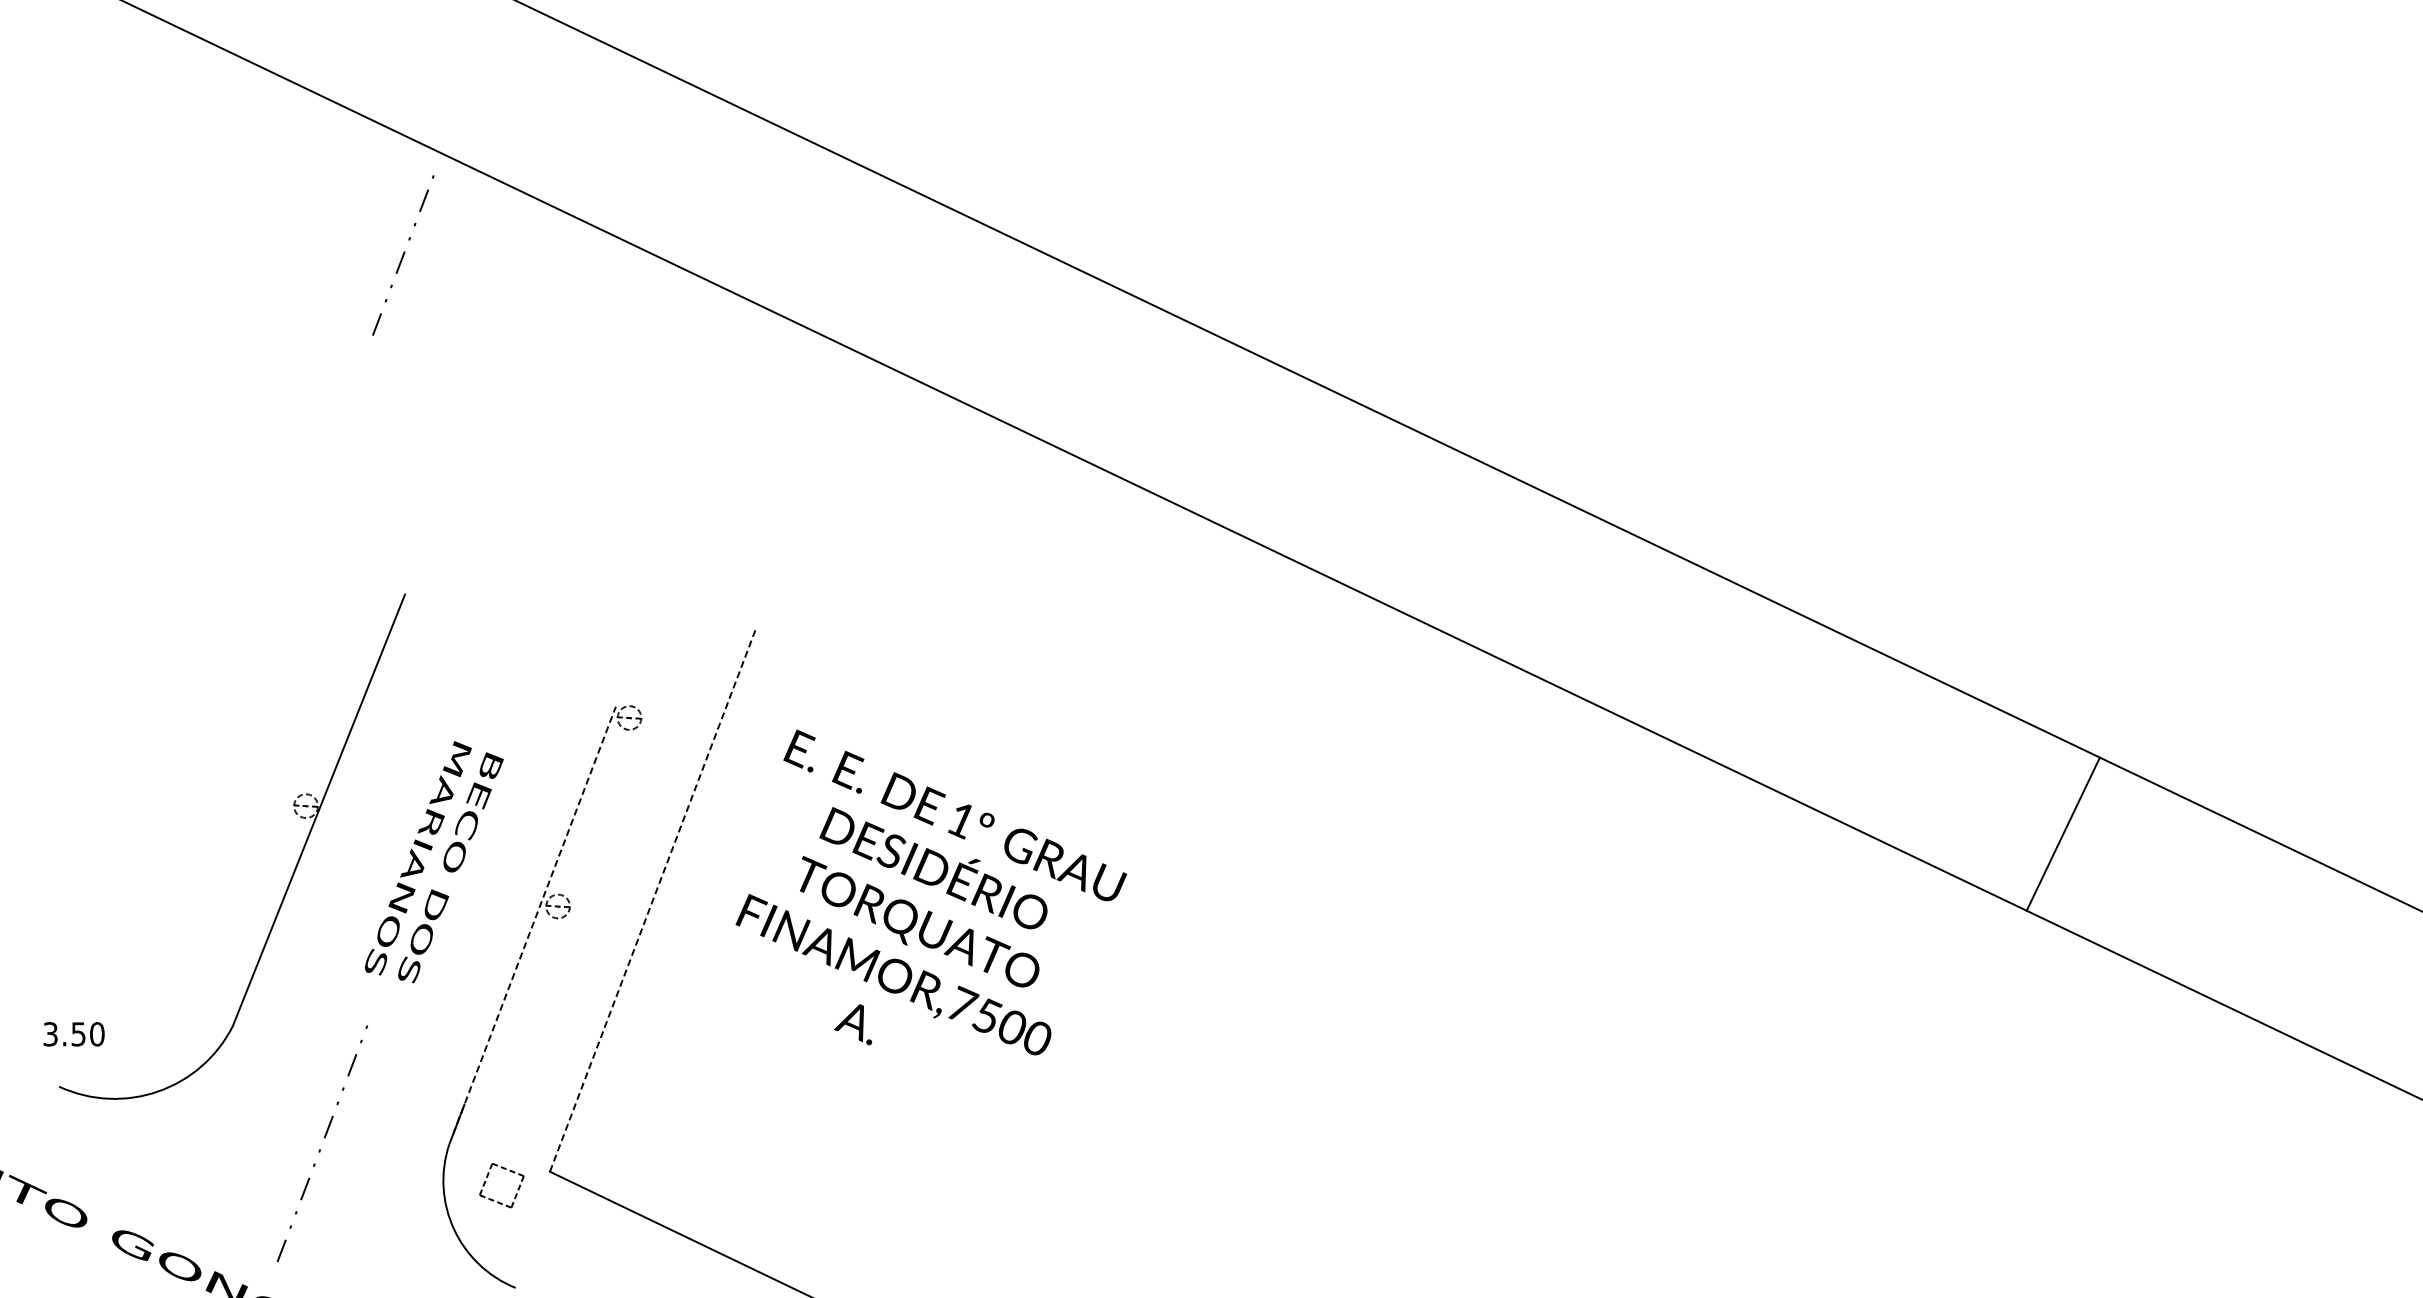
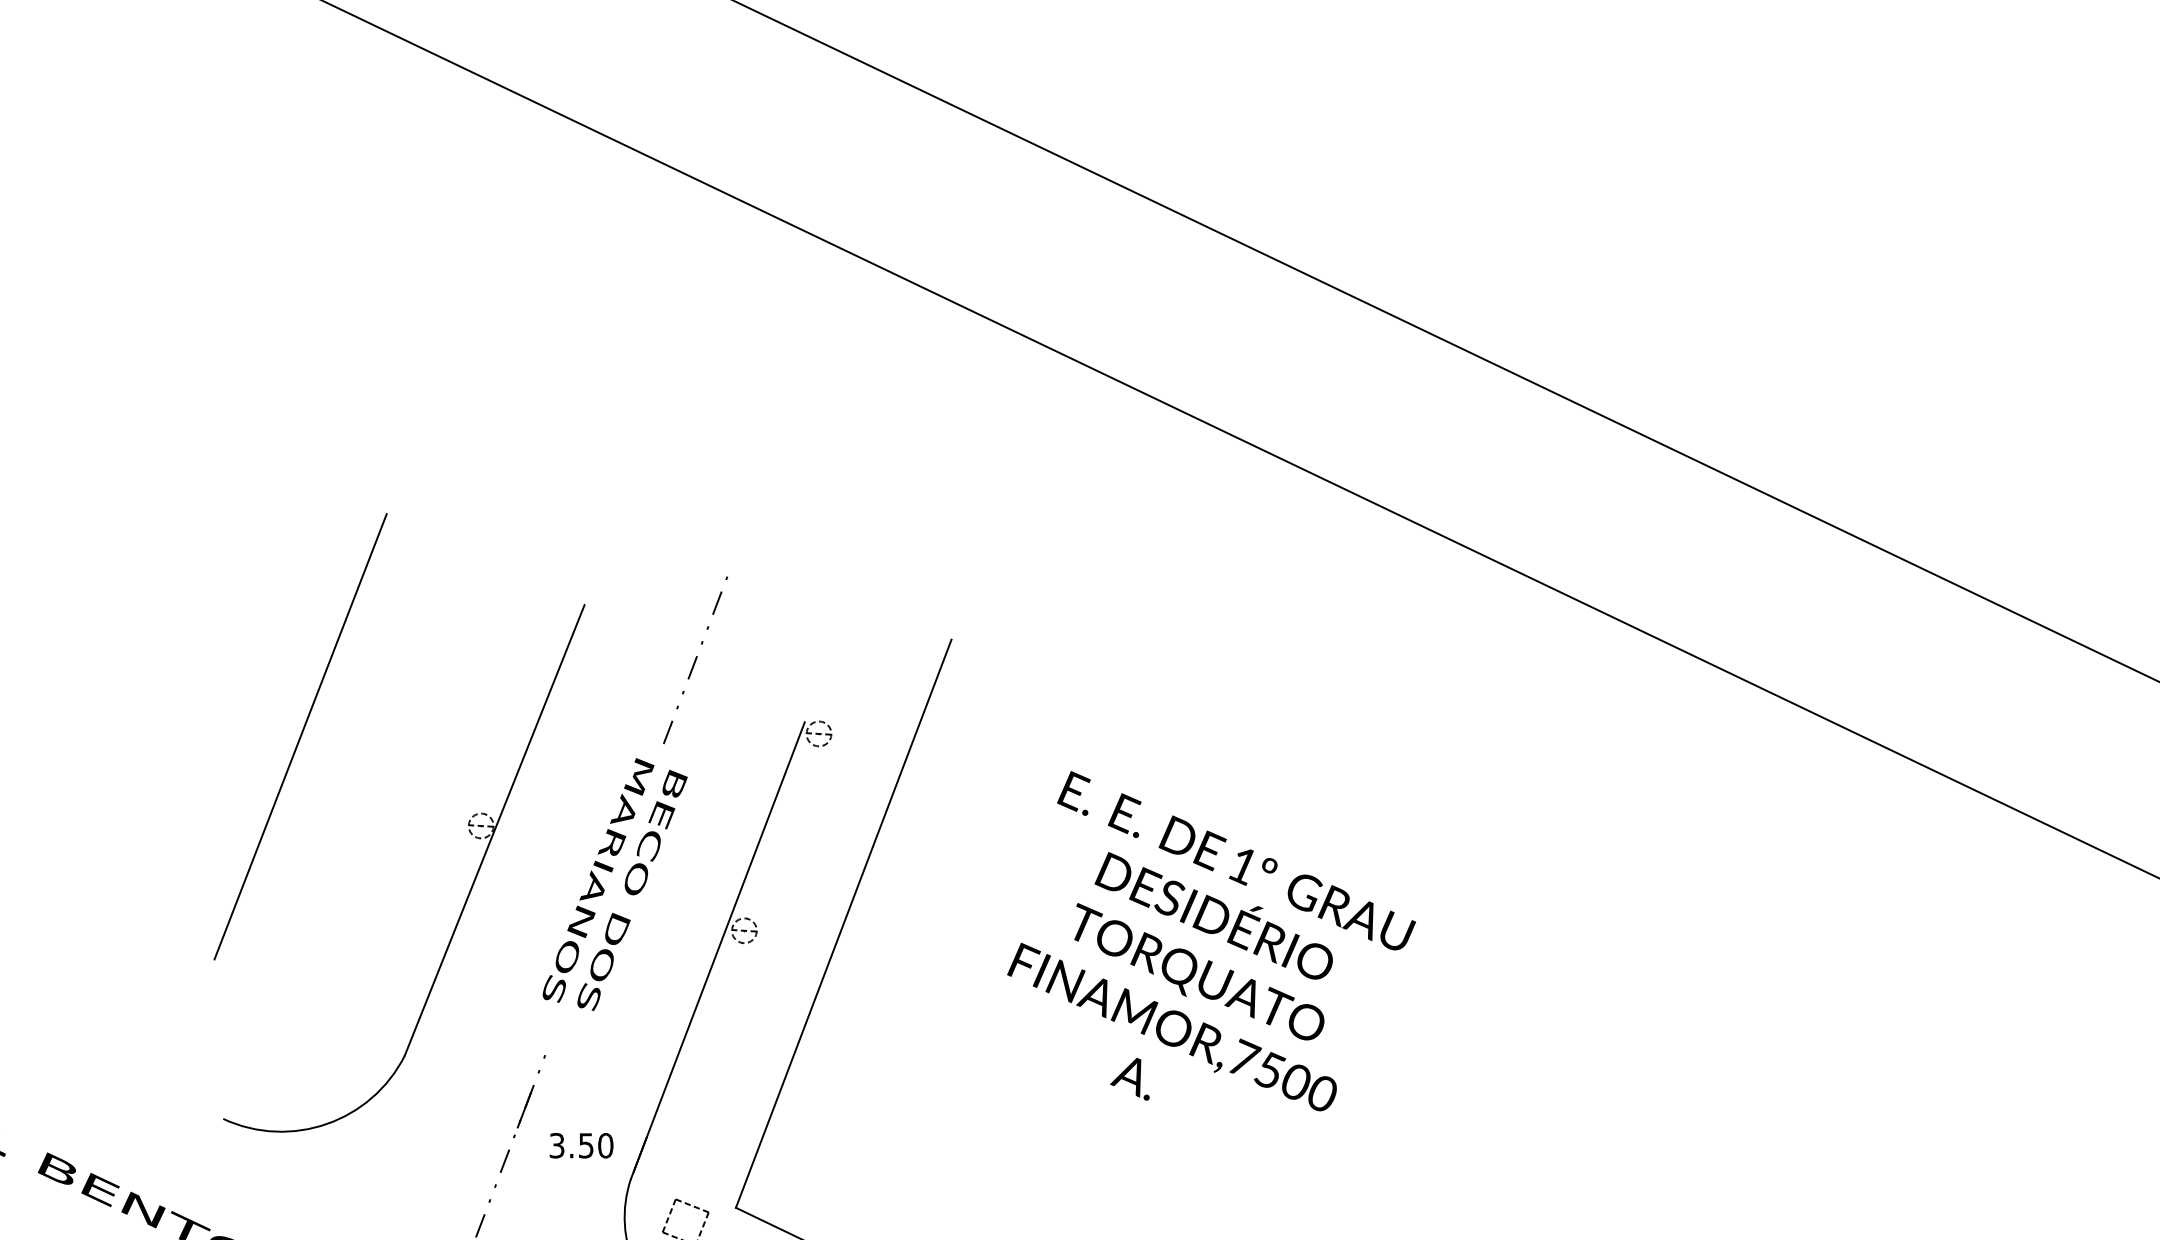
line: (403, 255) -> (695, 660), moved
line: (132, 720) -> (299, 736), added
text: (931, 892) -> (1211, 941), moved
line: (653, 899) -> (844, 923), dashed -> solid
line: (532, 925) -> (717, 950), dashed -> solid
text: (73, 1034) -> (580, 1145), moved
line: (347, 1078) -> (524, 1110), added

